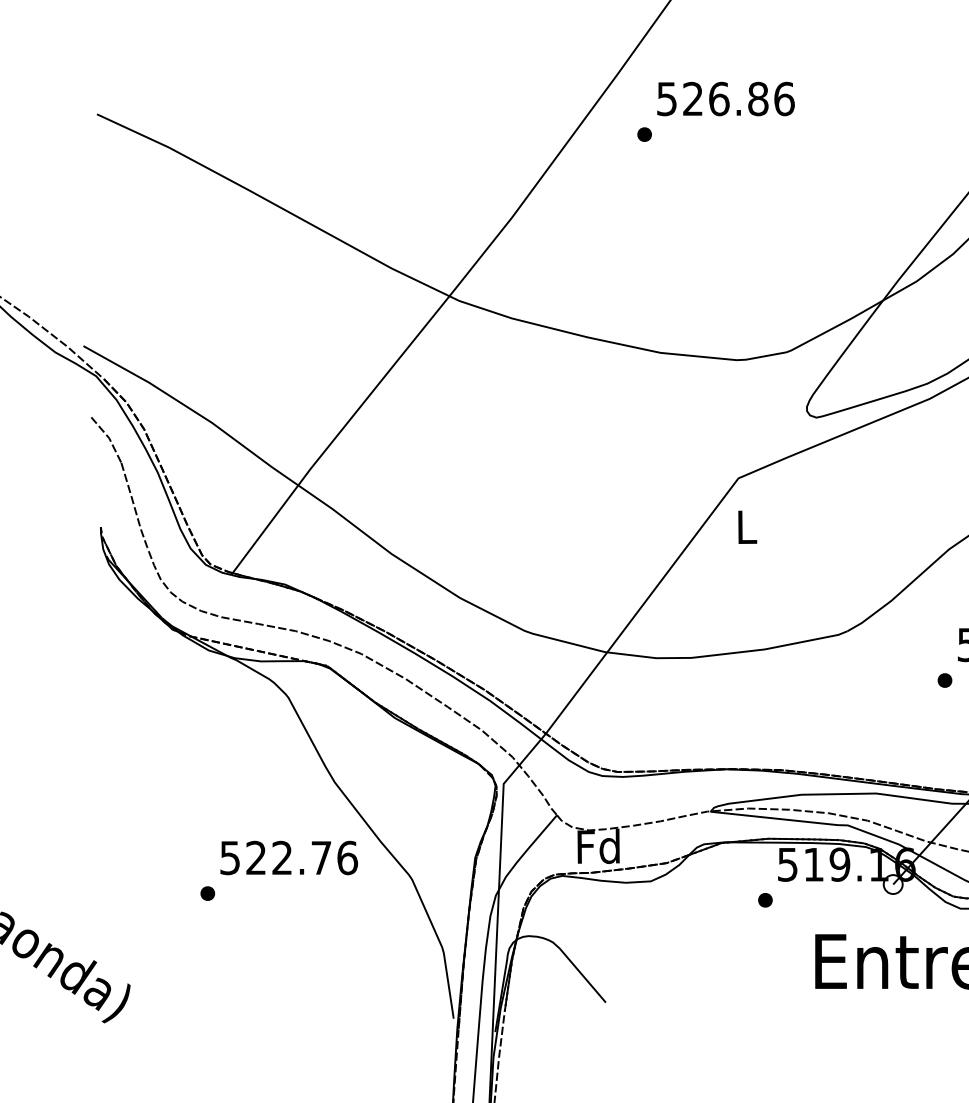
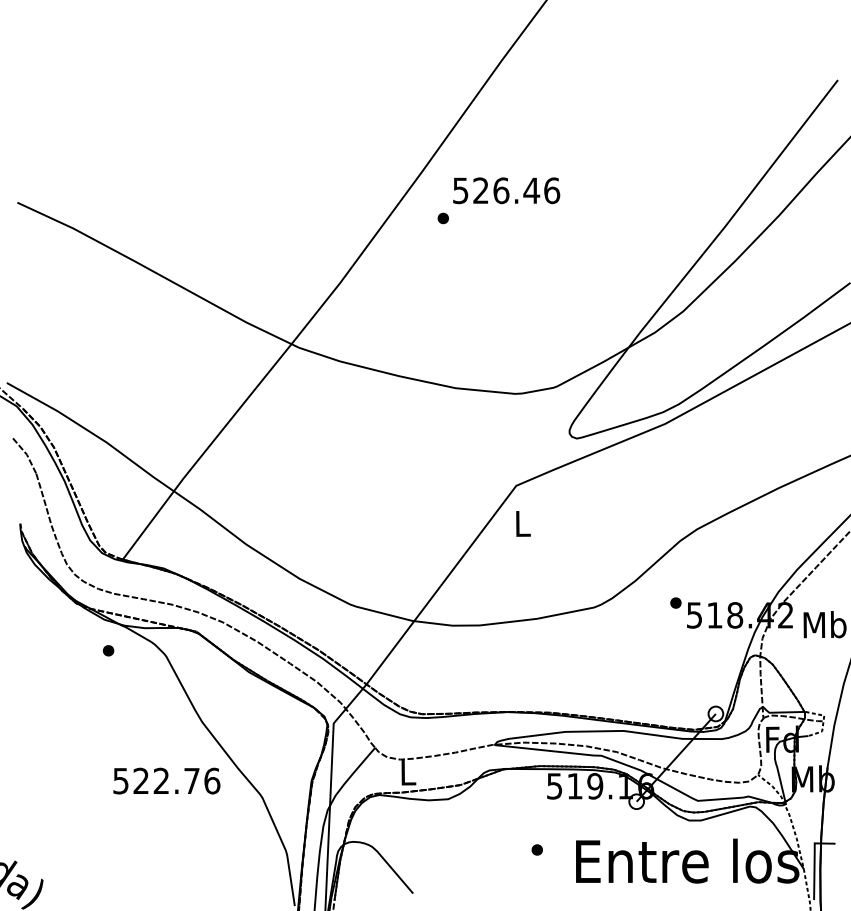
text: (757, 98) -> (531, 190), 526.86 -> 526.46
part: (944, 679) -> (675, 602), moved
text: (598, 845) -> (407, 771), Fd -> L
part: (207, 893) -> (108, 650), moved
part: (764, 899) -> (536, 849), moved

